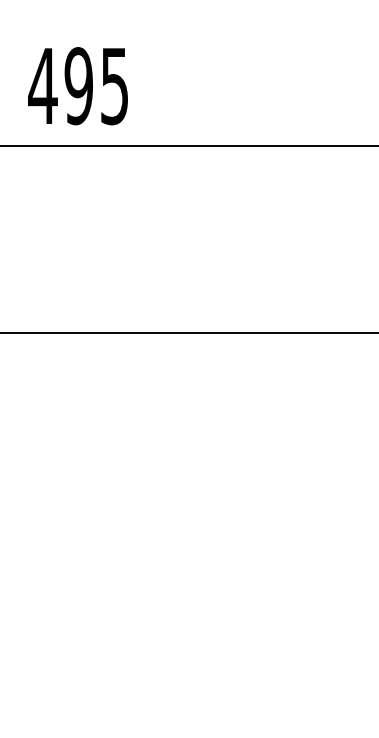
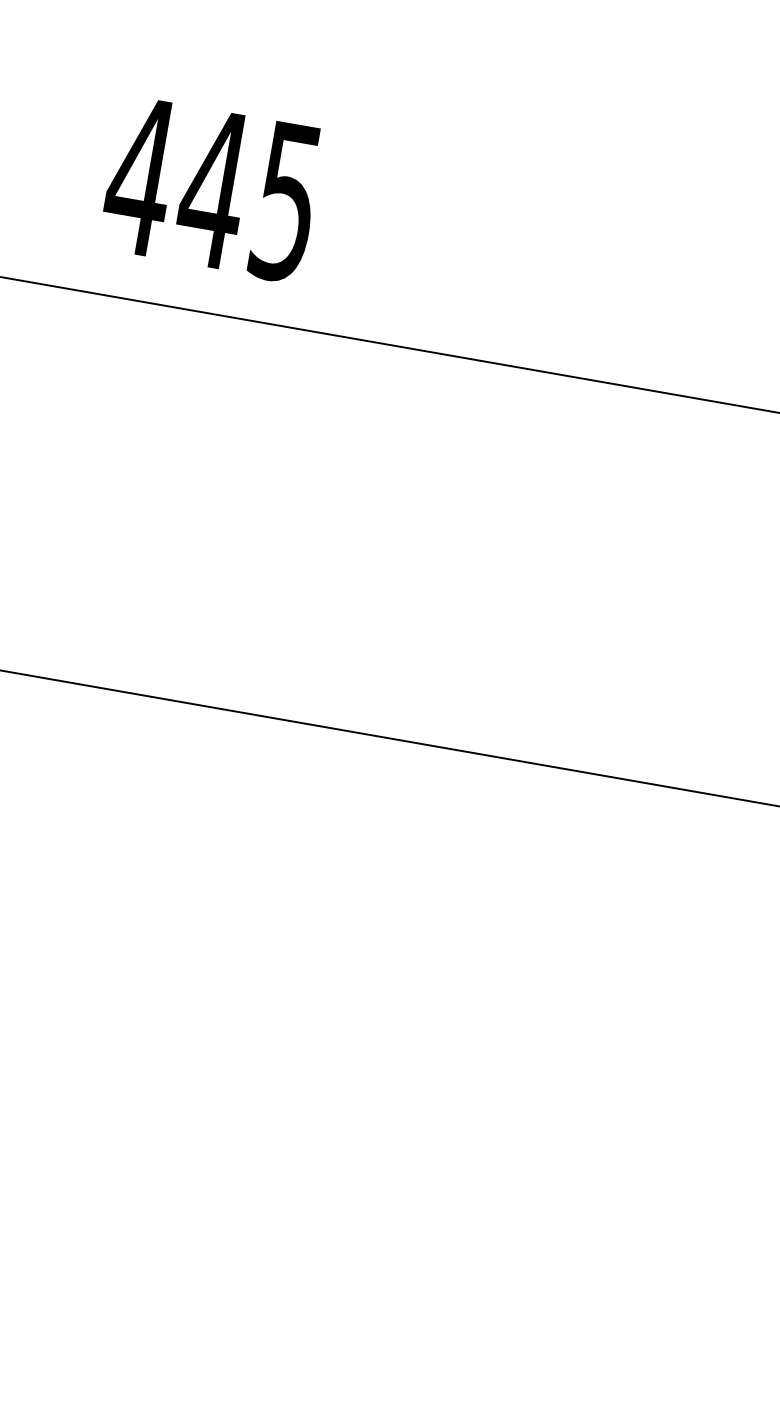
text: (78, 86) -> (212, 189), 495 -> 445

